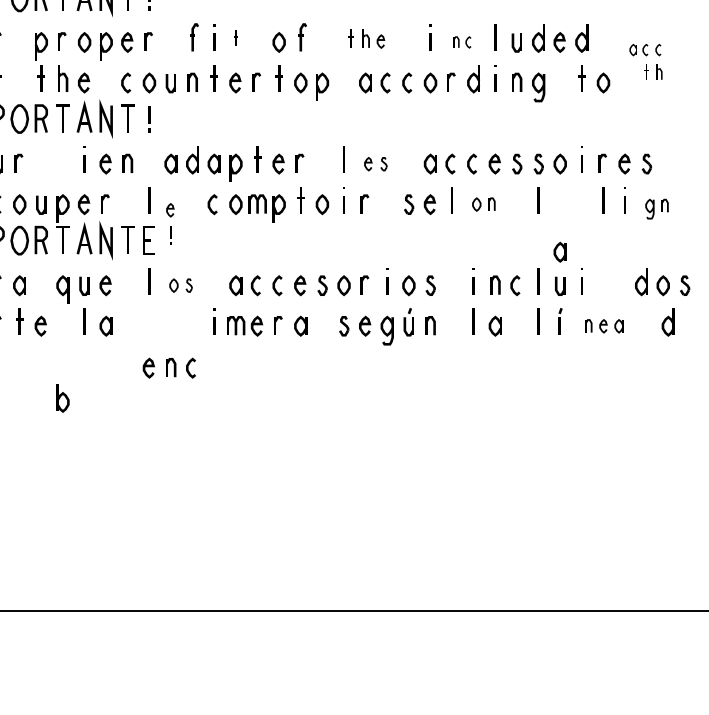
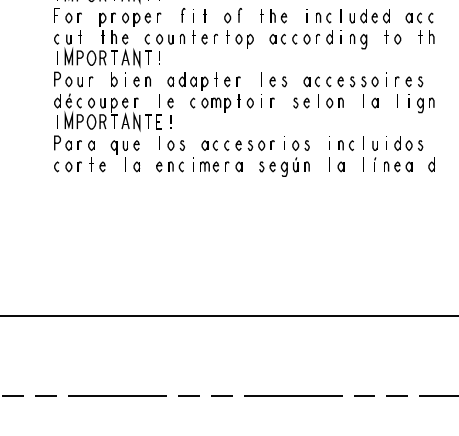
part: (235, 37) -> (204, 15), size x1.67
part: (366, 39) -> (273, 16), size x1.43
part: (461, 41) -> (323, 17), size x1.67
part: (644, 60) -> (419, 27), size x1.67
part: (376, 163) -> (278, 81), size x1.43
part: (482, 203) -> (334, 102), size x1.43
part: (656, 209) -> (425, 105), size x1.43
part: (170, 222) -> (170, 112), size x1.43
part: (559, 251) -> (374, 102), moved
part: (662, 281) -> (408, 143), moved
part: (179, 285) -> (175, 145), size x1.43
part: (604, 325) -> (398, 166), size x1.43
part: (168, 367) -> (169, 166), moved
part: (63, 397) -> (114, 79), moved

